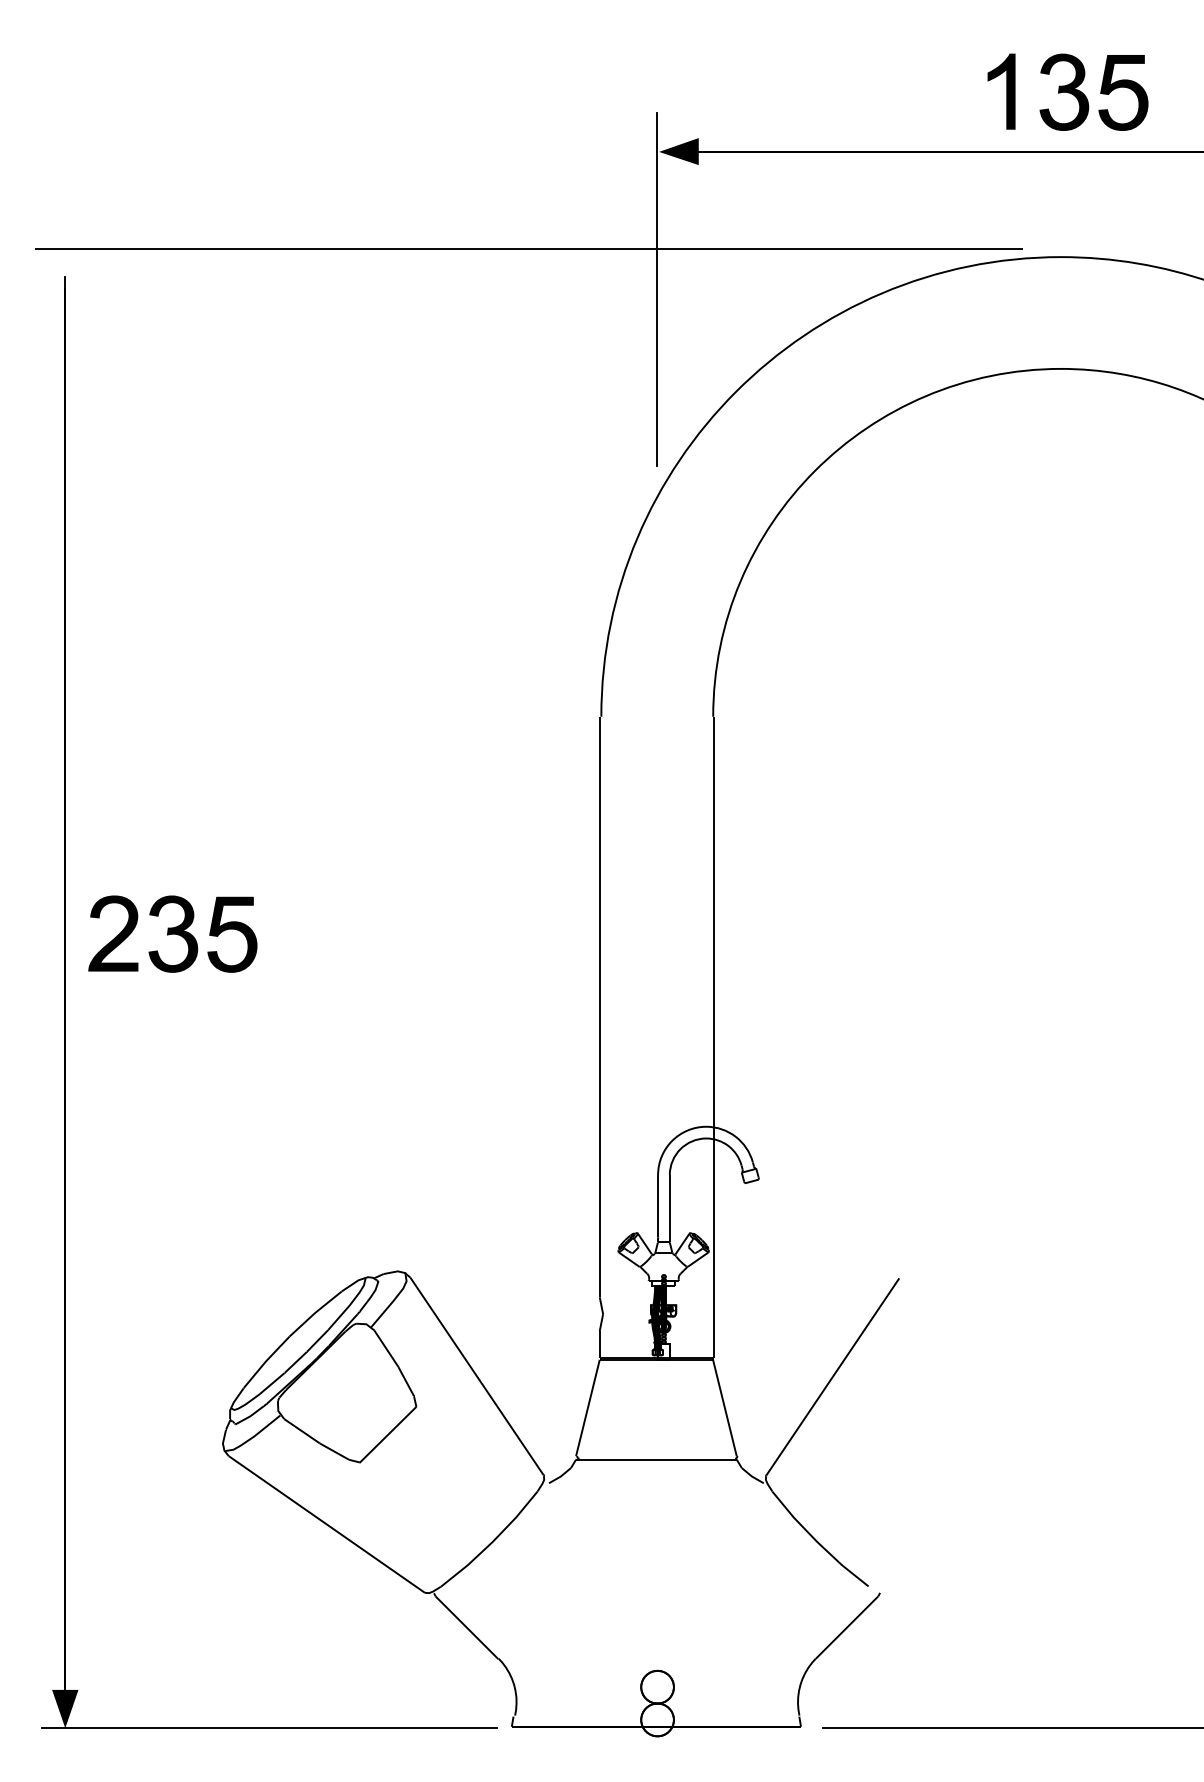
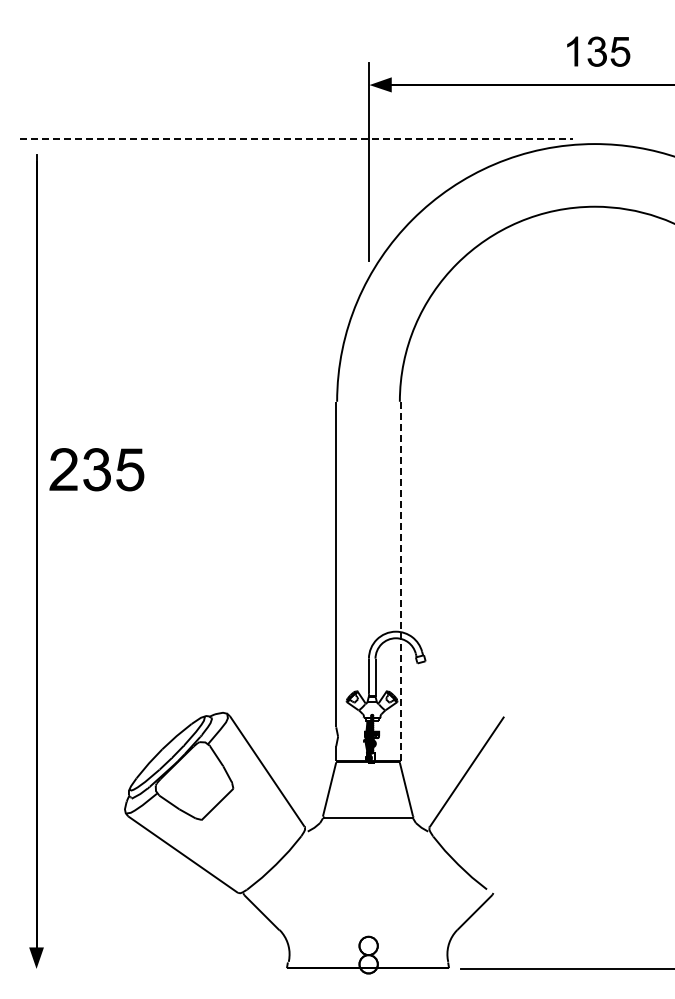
part: (1067, 92) -> (598, 51), size x0.7
line: (530, 248) -> (297, 139), solid -> dashed
part: (172, 933) -> (96, 469), moved
line: (714, 1037) -> (400, 581), solid -> dashed
line: (268, 1727) -> (150, 968), removed

